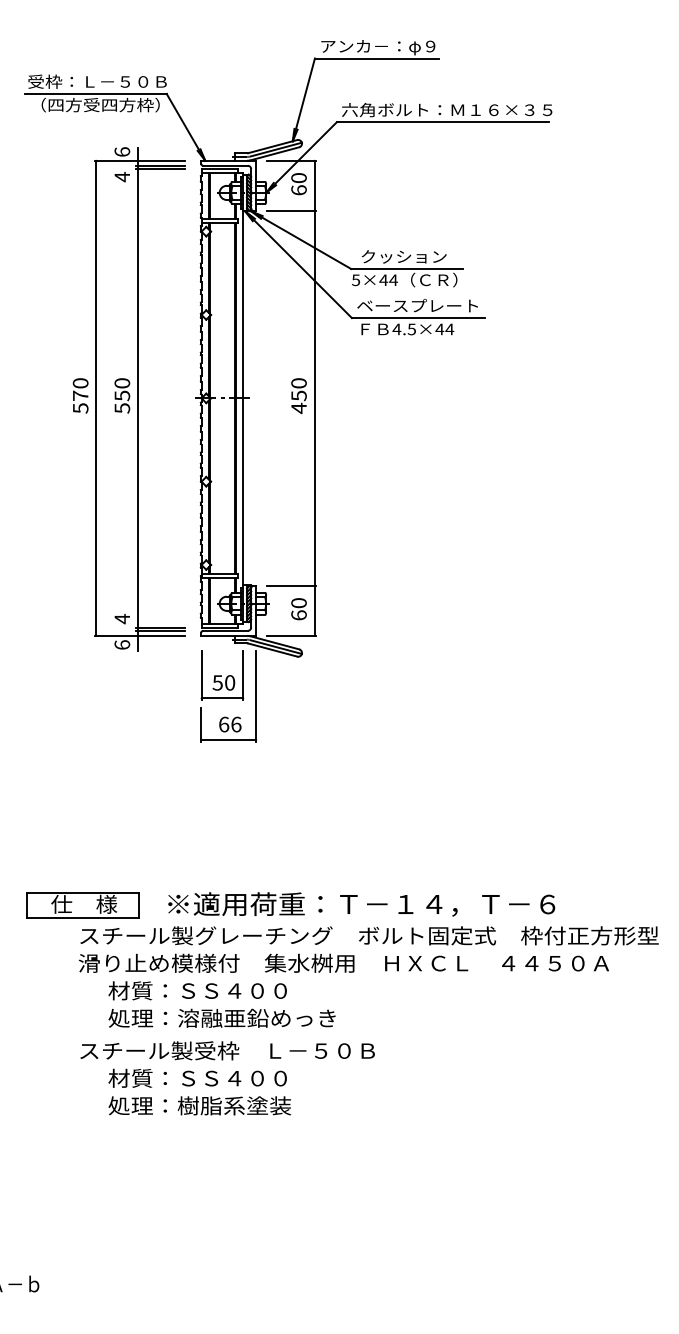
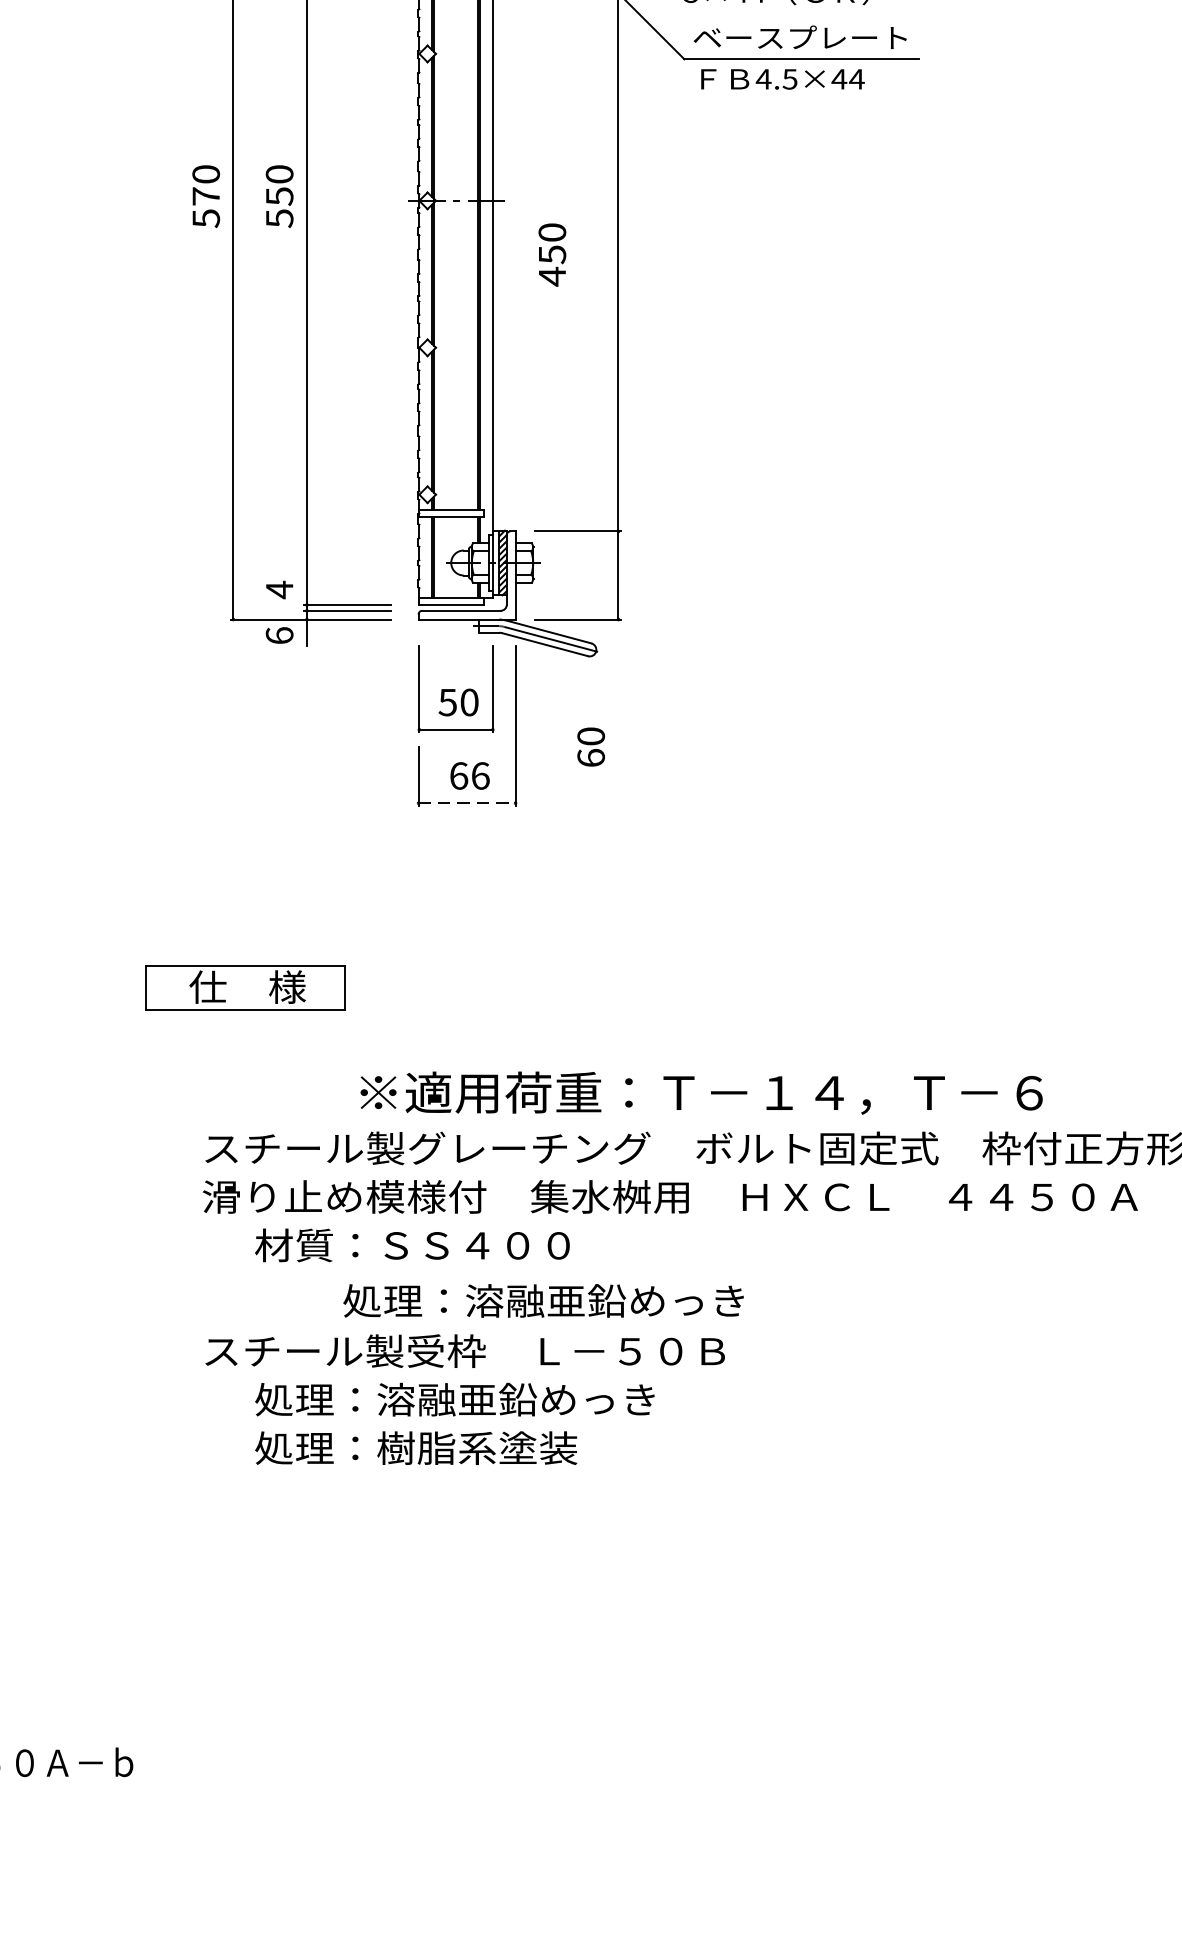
text: (298, 395) -> (551, 253), moved
text: (298, 609) -> (590, 747), moved
line: (228, 740) -> (466, 804), solid -> dashed
part: (82, 905) -> (244, 989), moved
text: (221, 1017) -> (542, 1299), moved
text: (221, 1077) -> (454, 1398), 材質：ＳＳ４００ -> 処理：溶融亜鉛めっき

